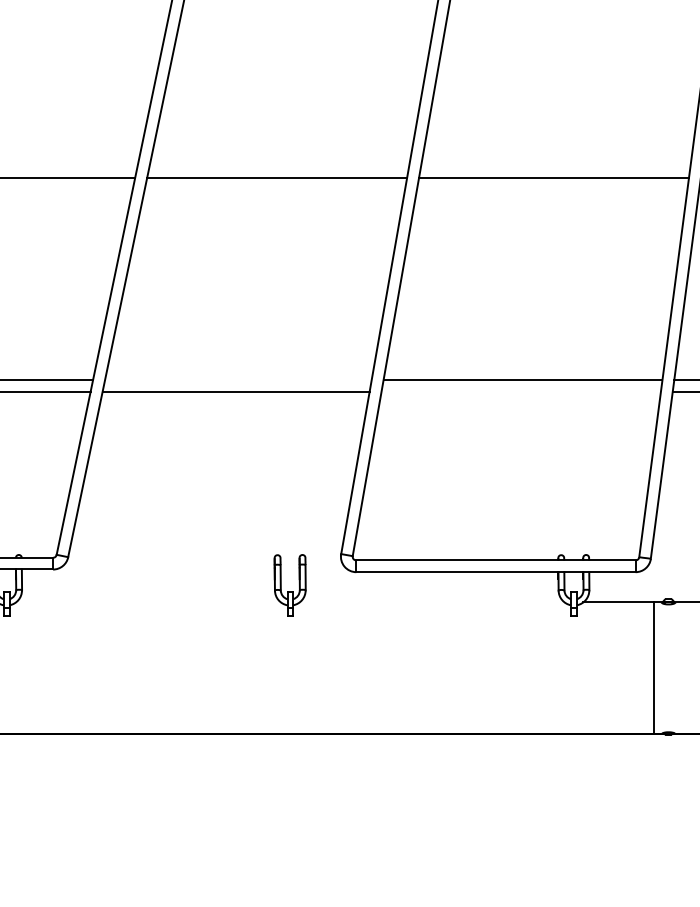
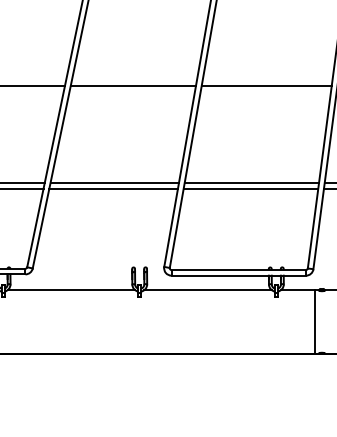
line: (237, 380) -> (114, 183), added
line: (520, 391) -> (250, 188), added
line: (148, 602) -> (71, 290), added
line: (430, 602) -> (207, 290), added

